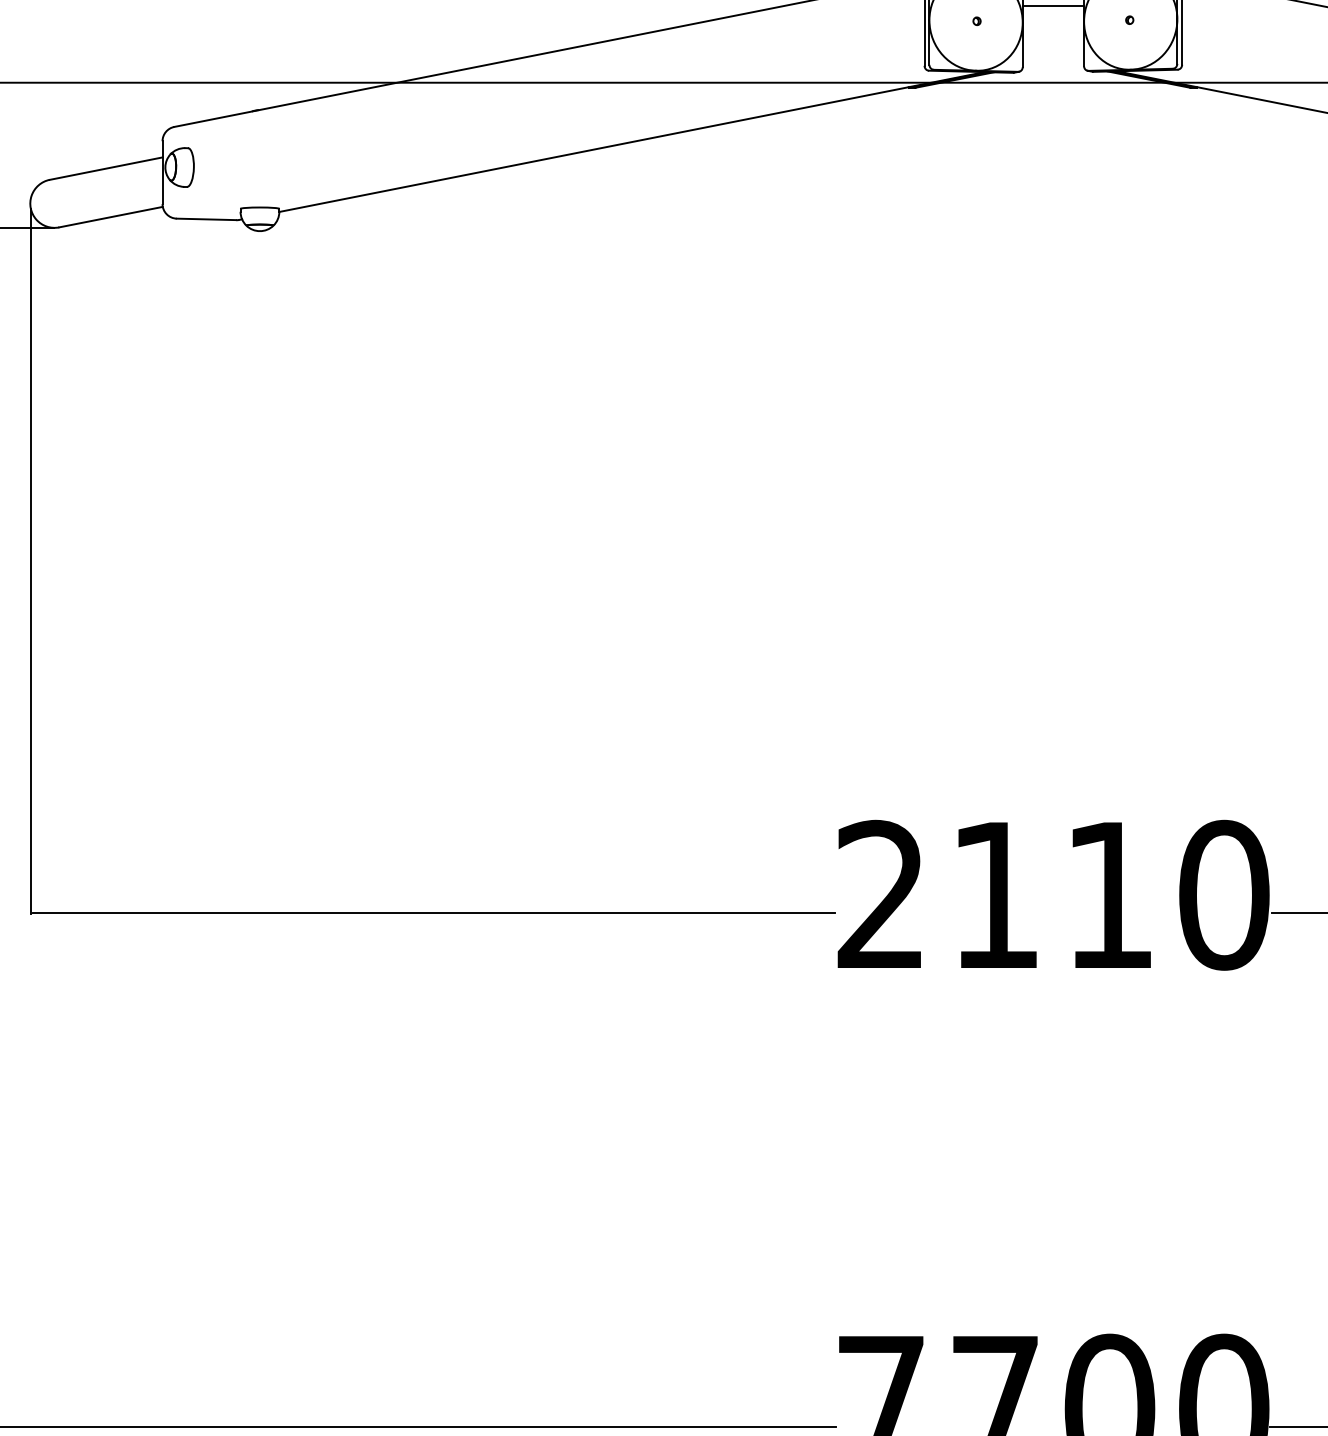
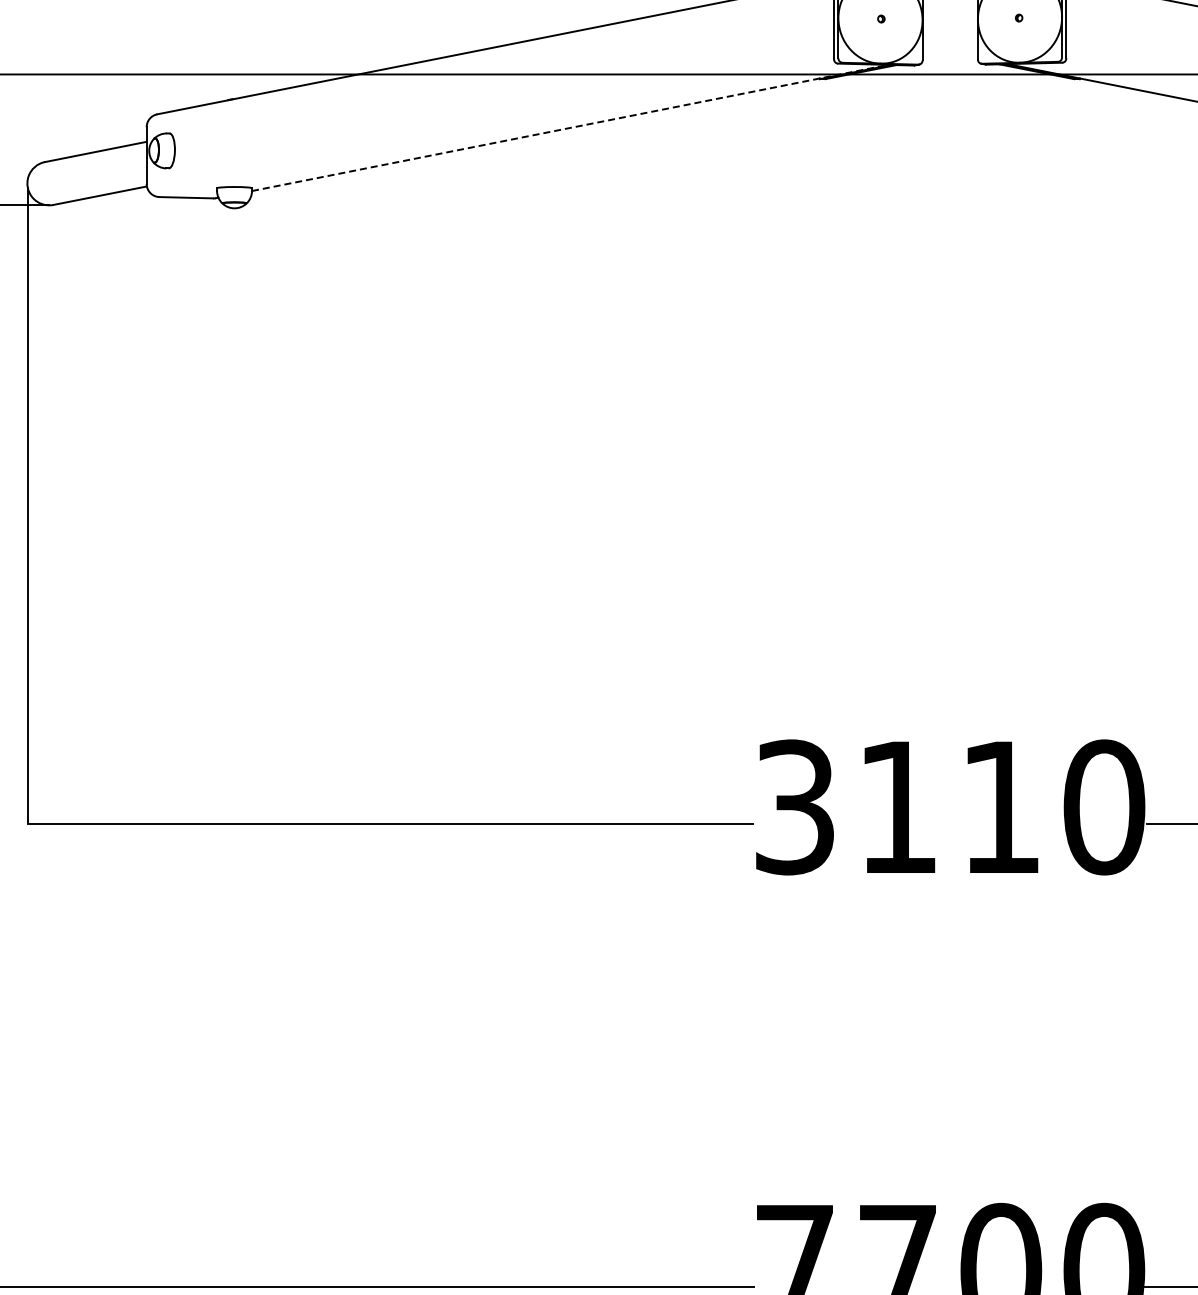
line: (1052, 6) -> (949, 5), removed
line: (632, 141) -> (570, 127), solid -> dashed
text: (880, 895) -> (794, 807), 2110 -> 3110

